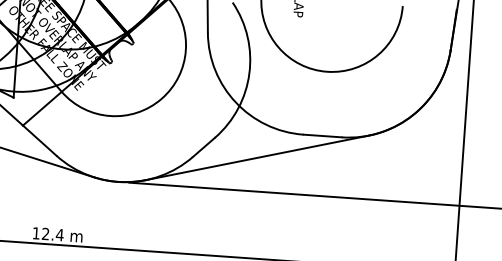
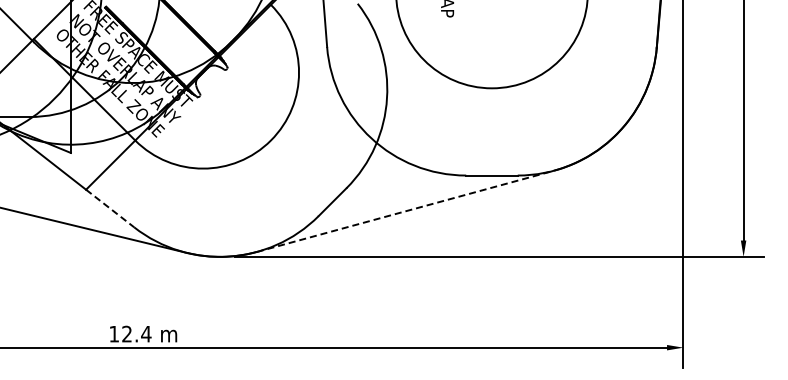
line: (39, 140) -> (110, 208), solid -> dashed
line: (257, 158) -> (406, 211), solid -> dashed

